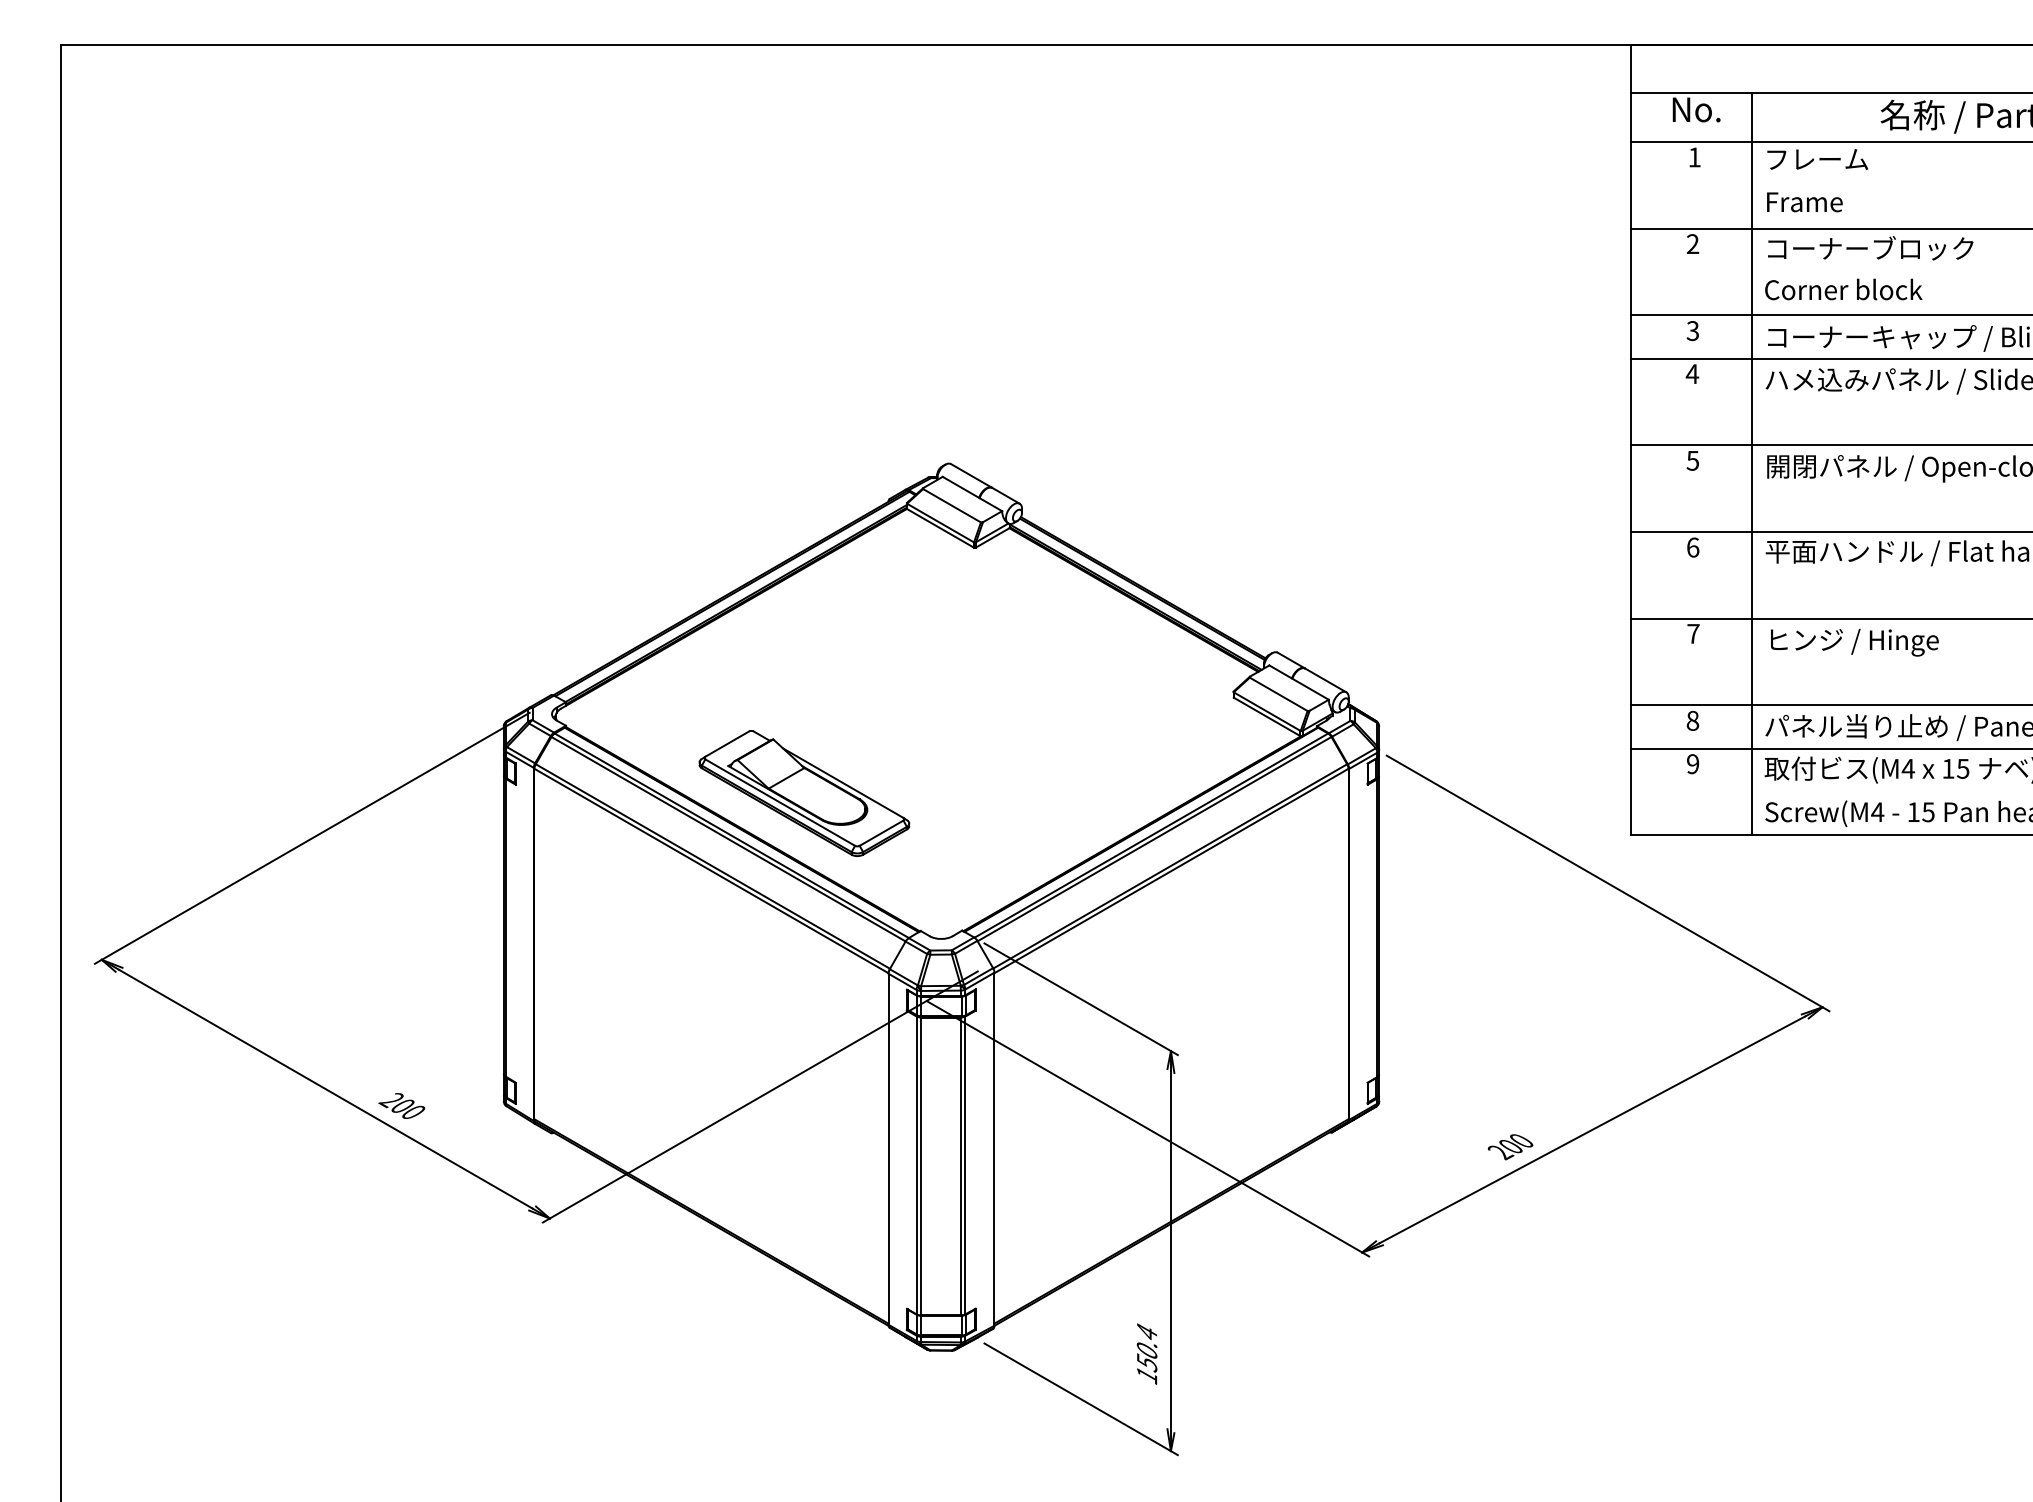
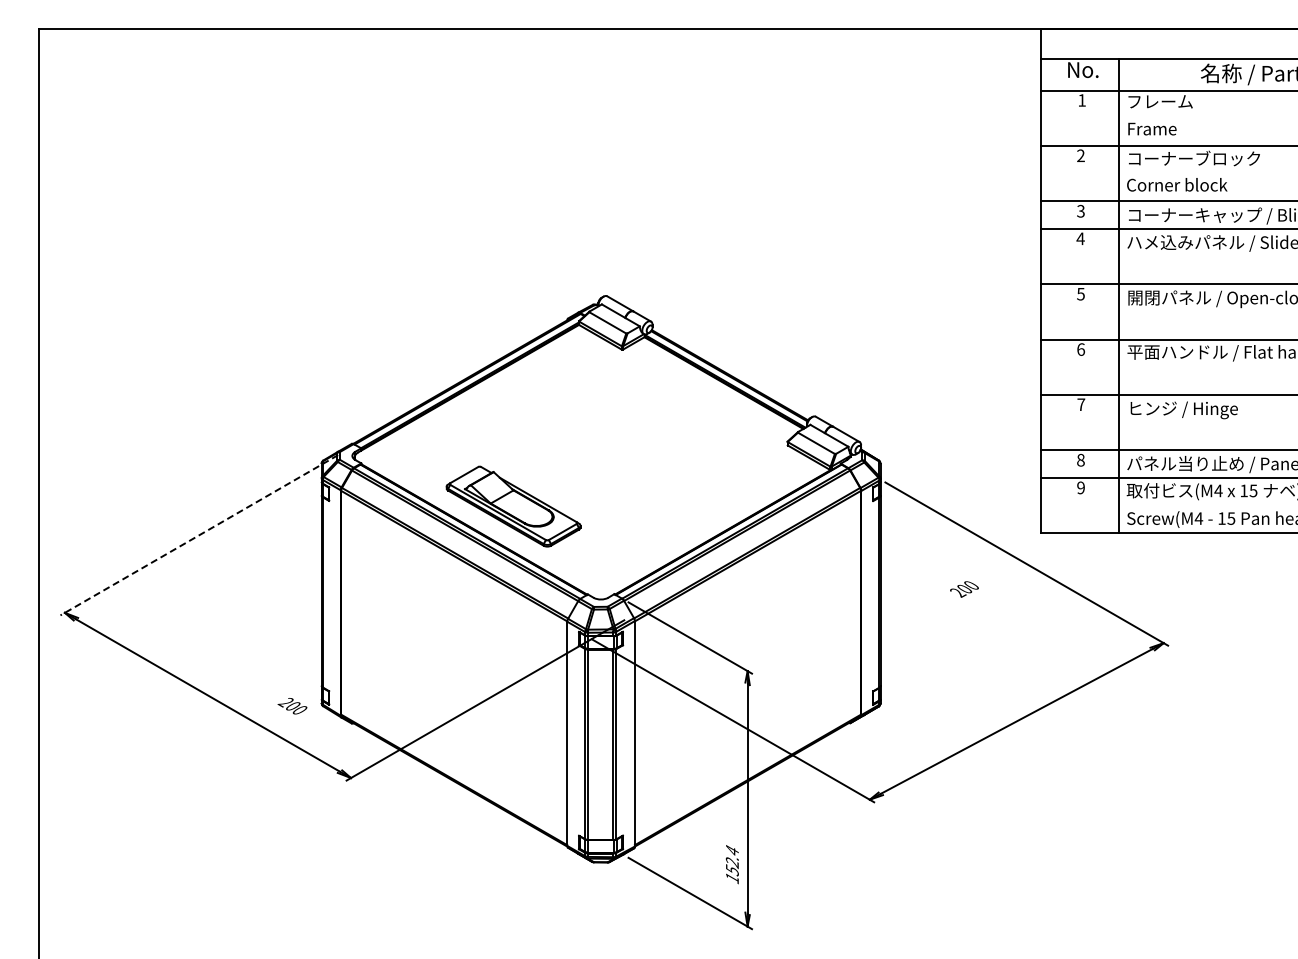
line: (311, 838) -> (198, 535), solid -> dashed
text: (401, 1106) -> (292, 706), moved
text: (1510, 1147) -> (964, 589), moved
text: (1147, 1352) -> (732, 863), 150.4 -> 152.4

